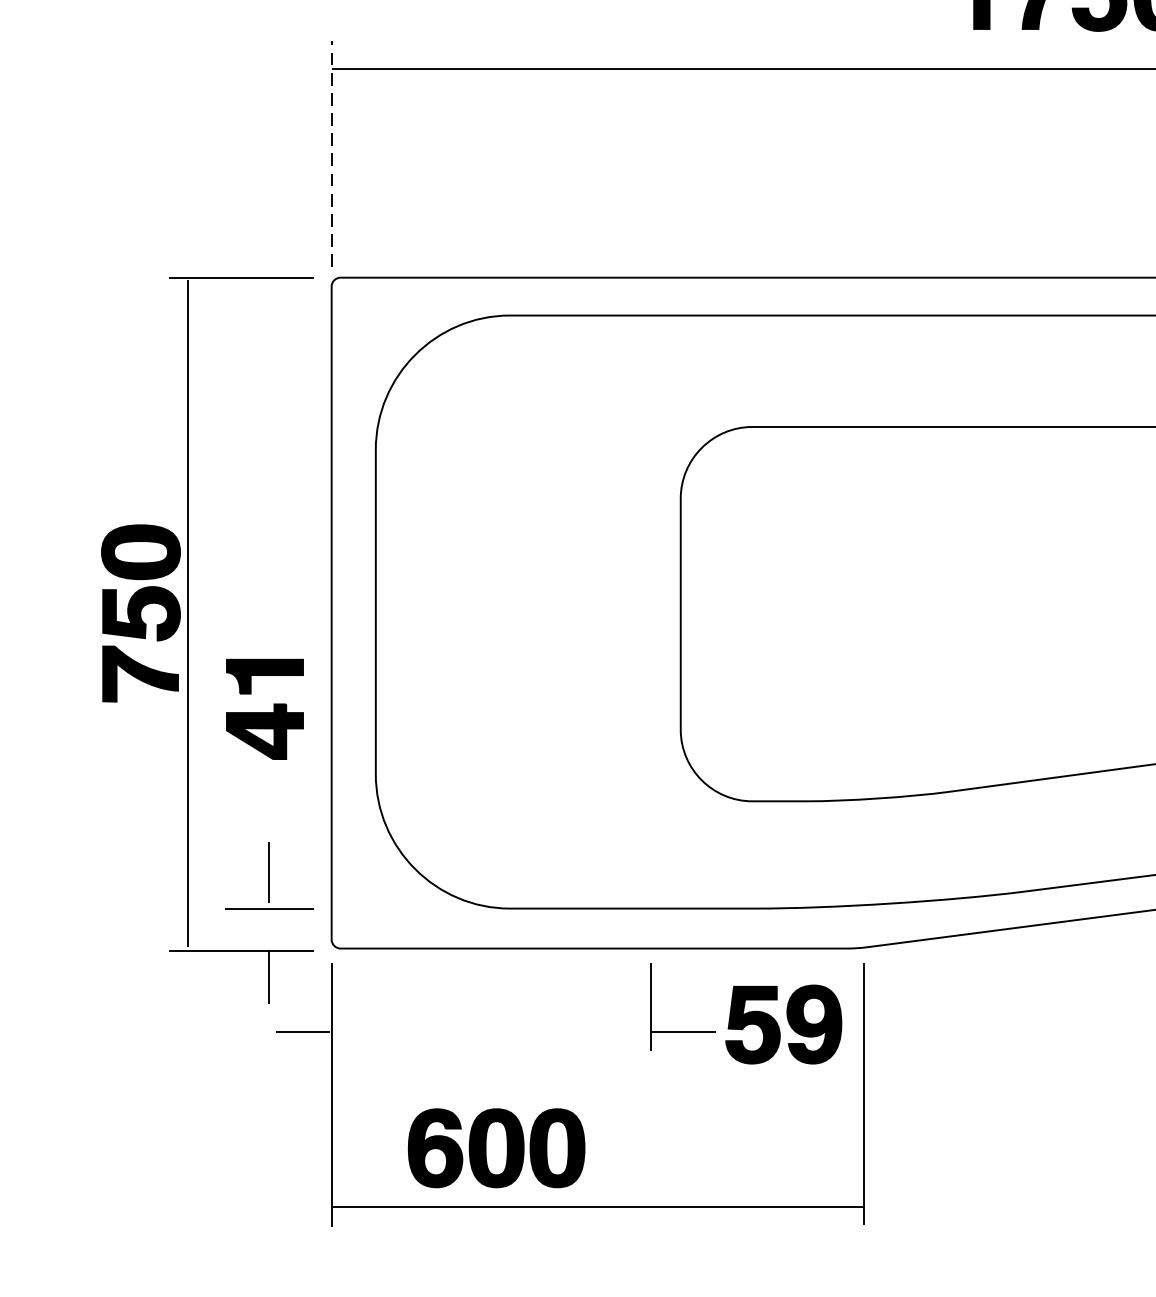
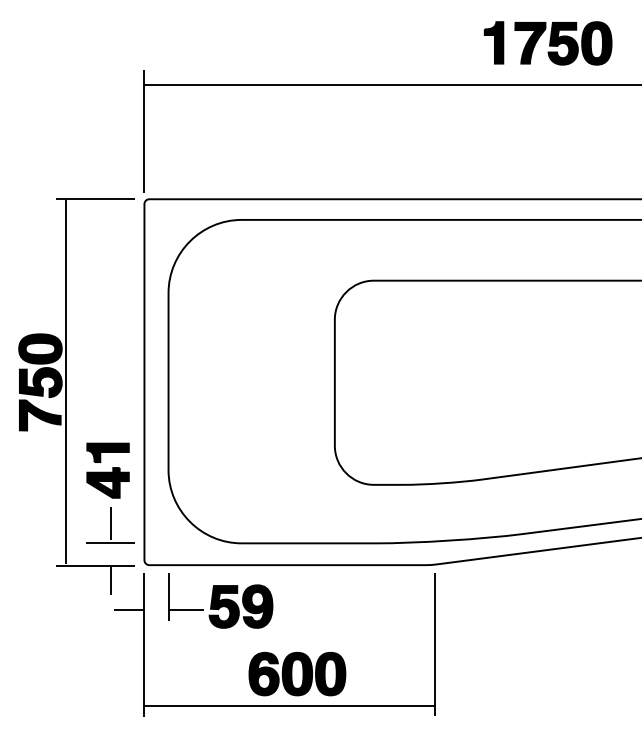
line: (331, 153) -> (144, 131), dashed -> solid
part: (263, 708) -> (107, 470), moved
part: (746, 1013) -> (220, 600), moved
part: (496, 1147) -> (297, 673), moved

